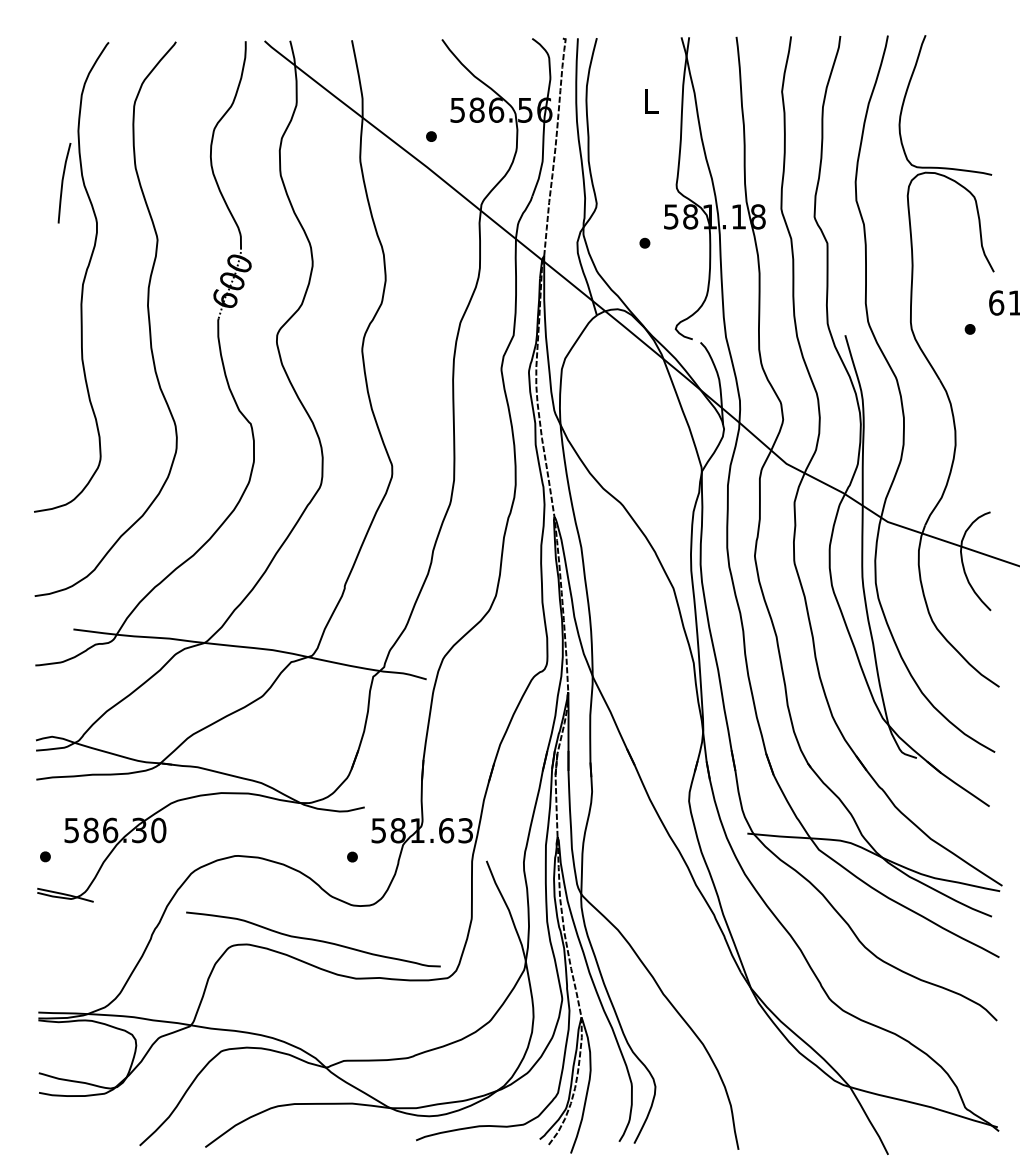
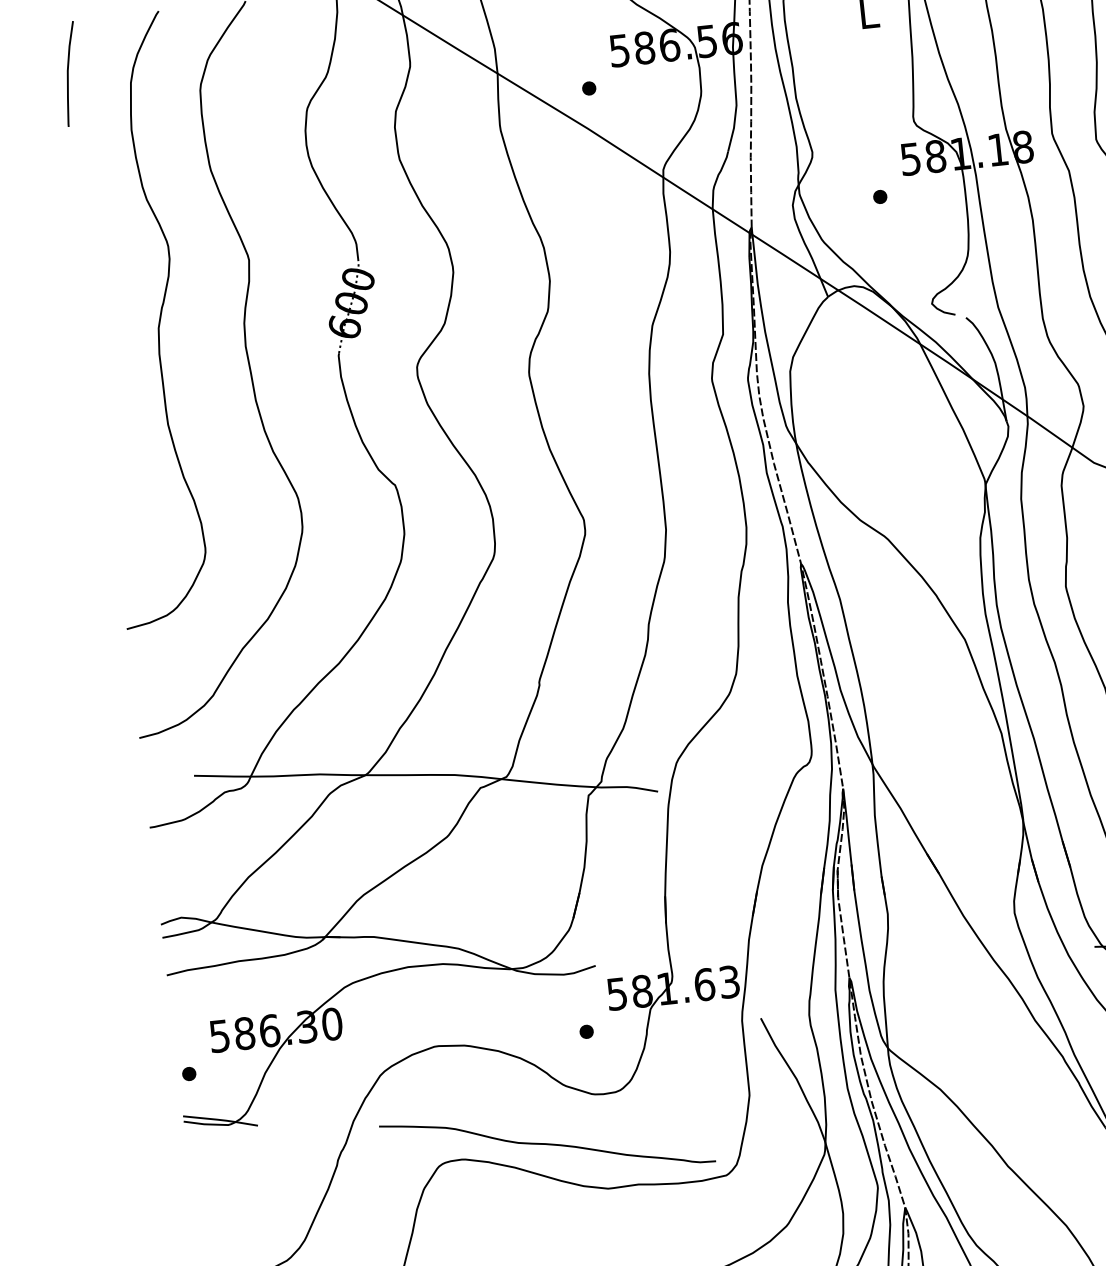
curve: (63, 183) -> (69, 74), moved

